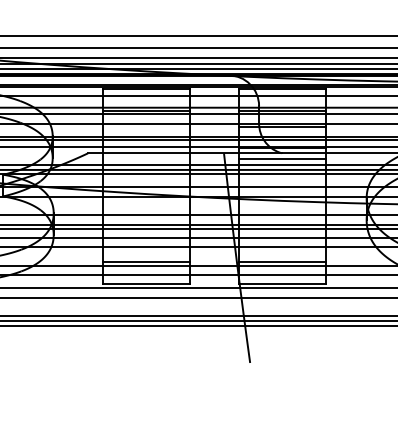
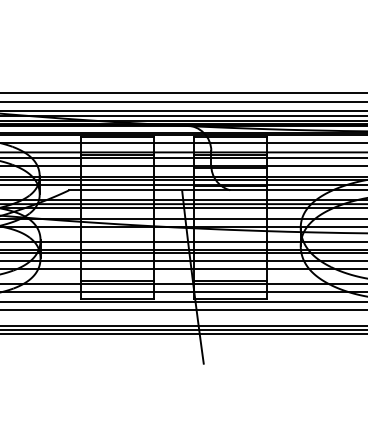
line: (282, 159) -> (230, 195), removed

